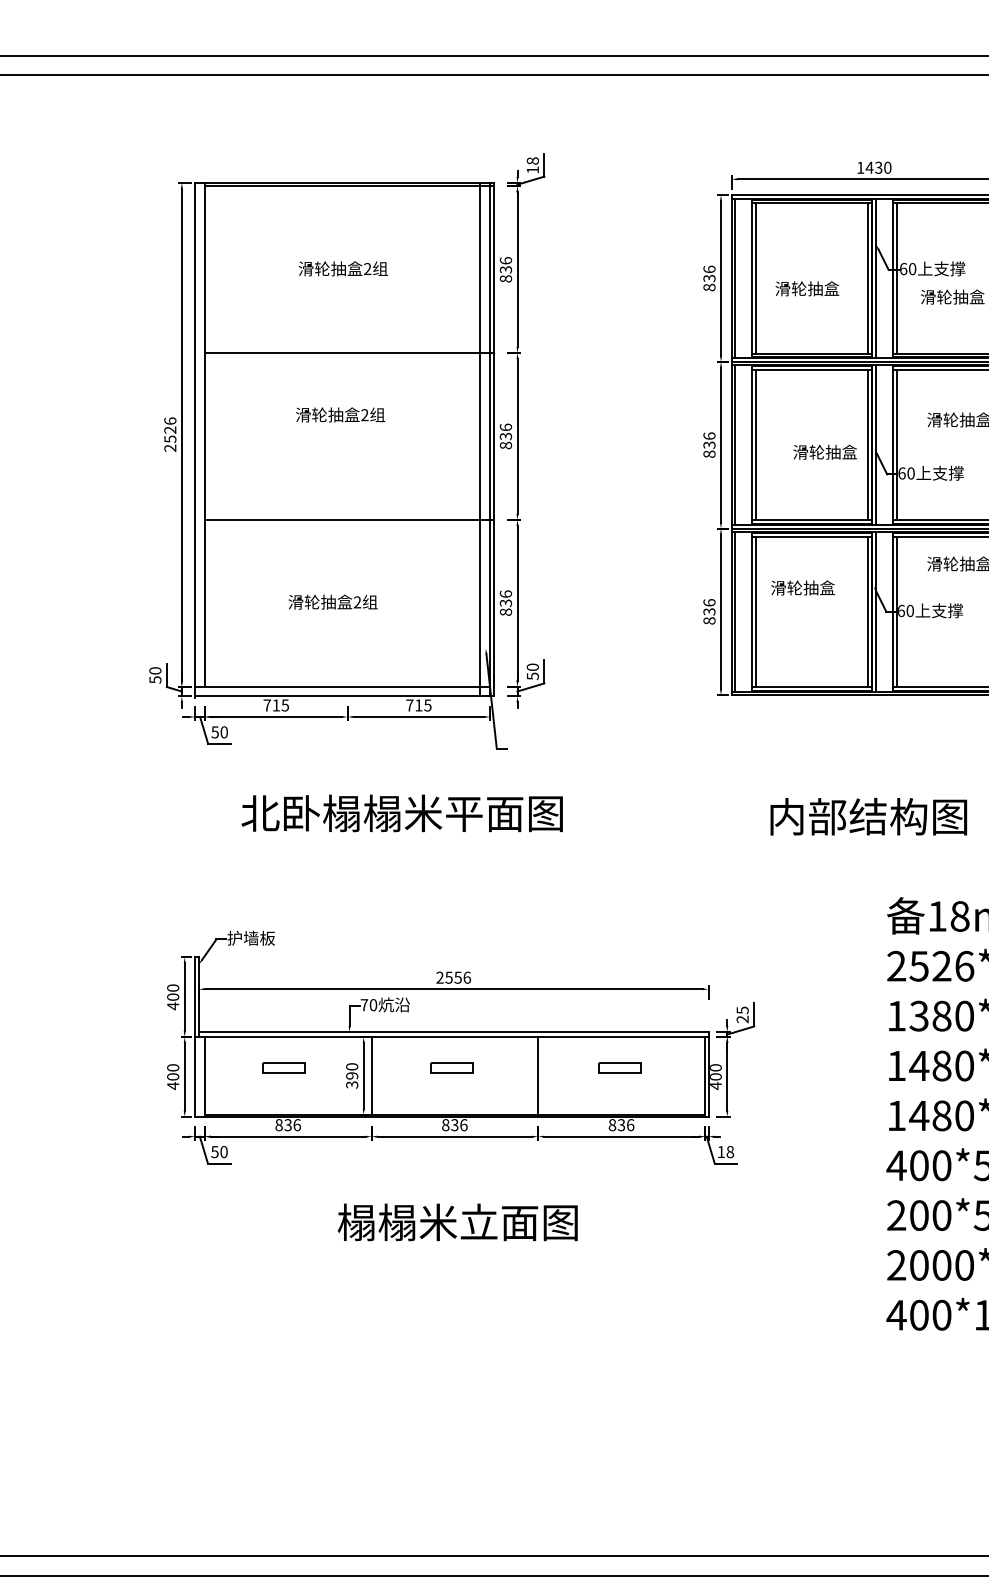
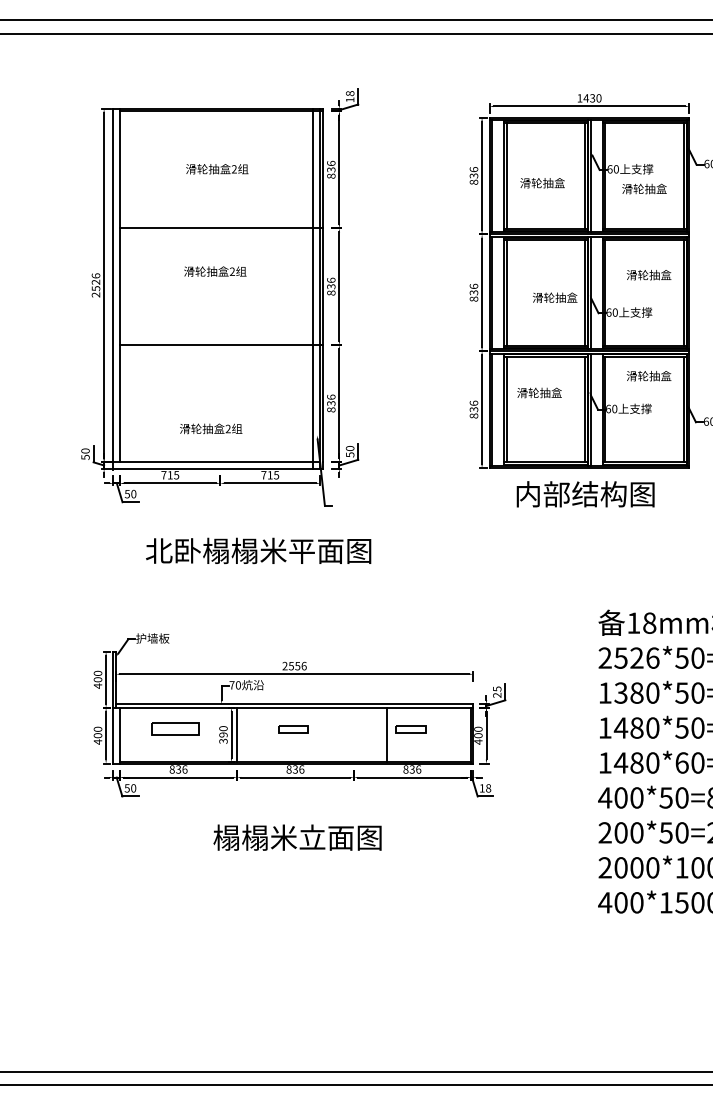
text: (333, 601) -> (211, 428), moved
text: (868, 817) -> (585, 494), moved
part: (283, 1068) -> (175, 729), size x1.6
line: (537, 1075) -> (386, 734), moved

